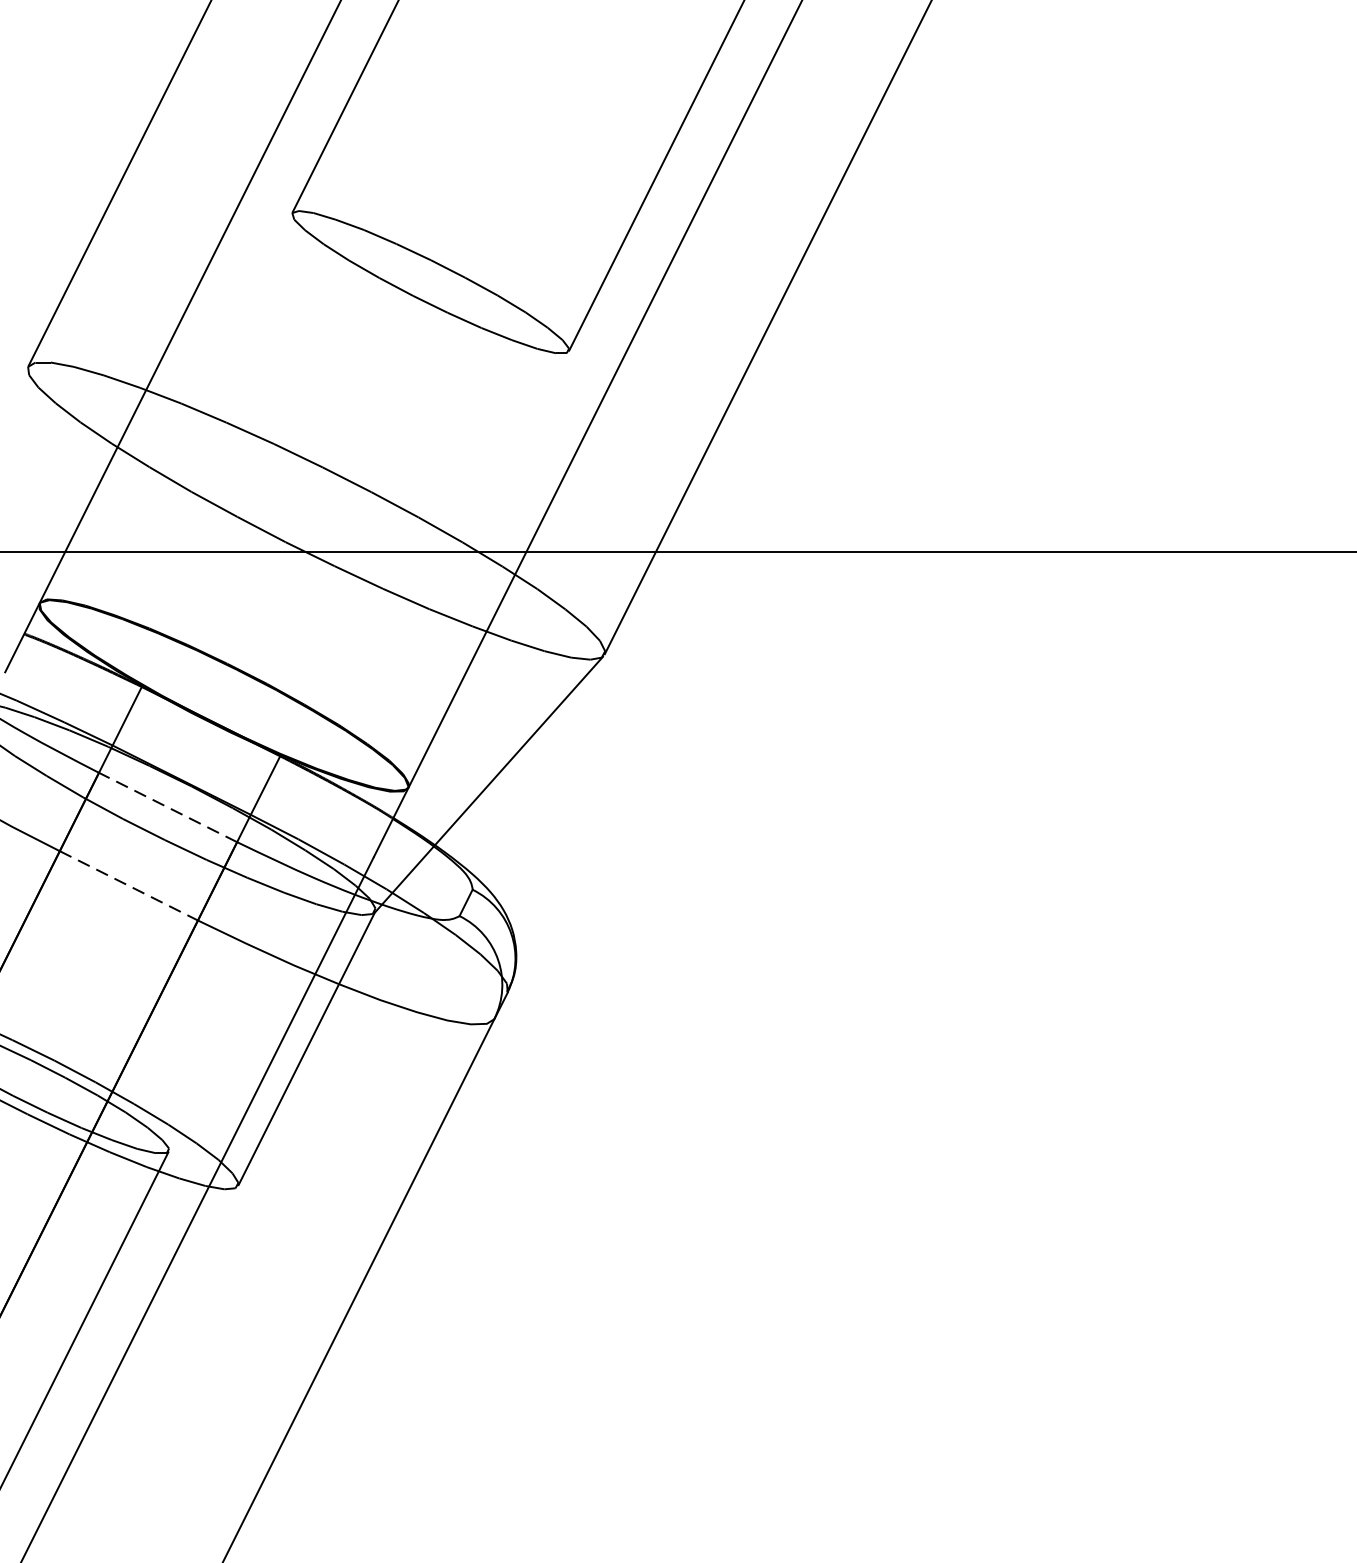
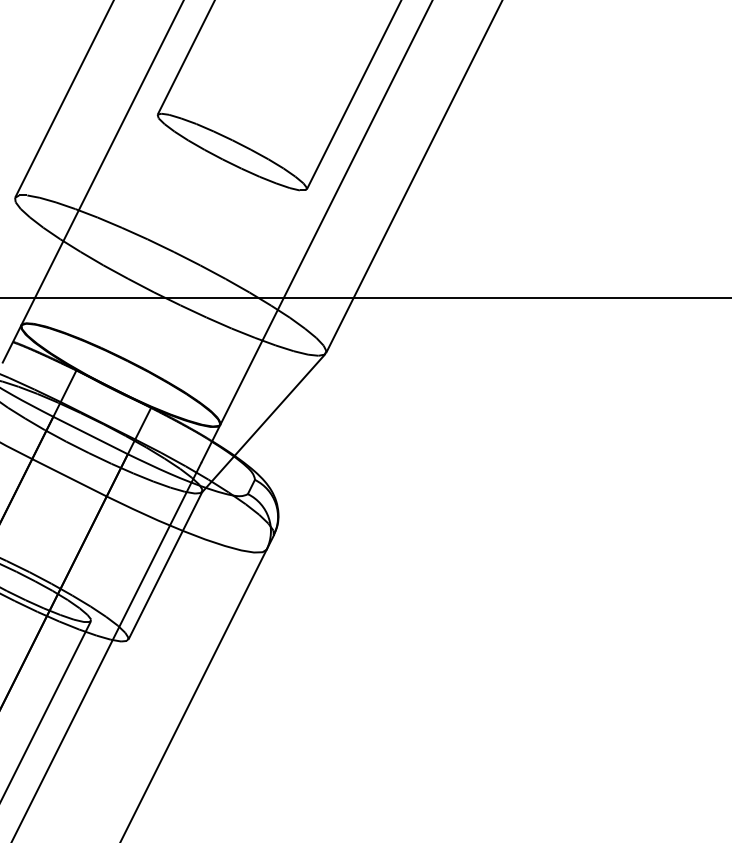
line: (167, 807) -> (90, 435), dashed -> solid
line: (128, 885) -> (69, 477), dashed -> solid

